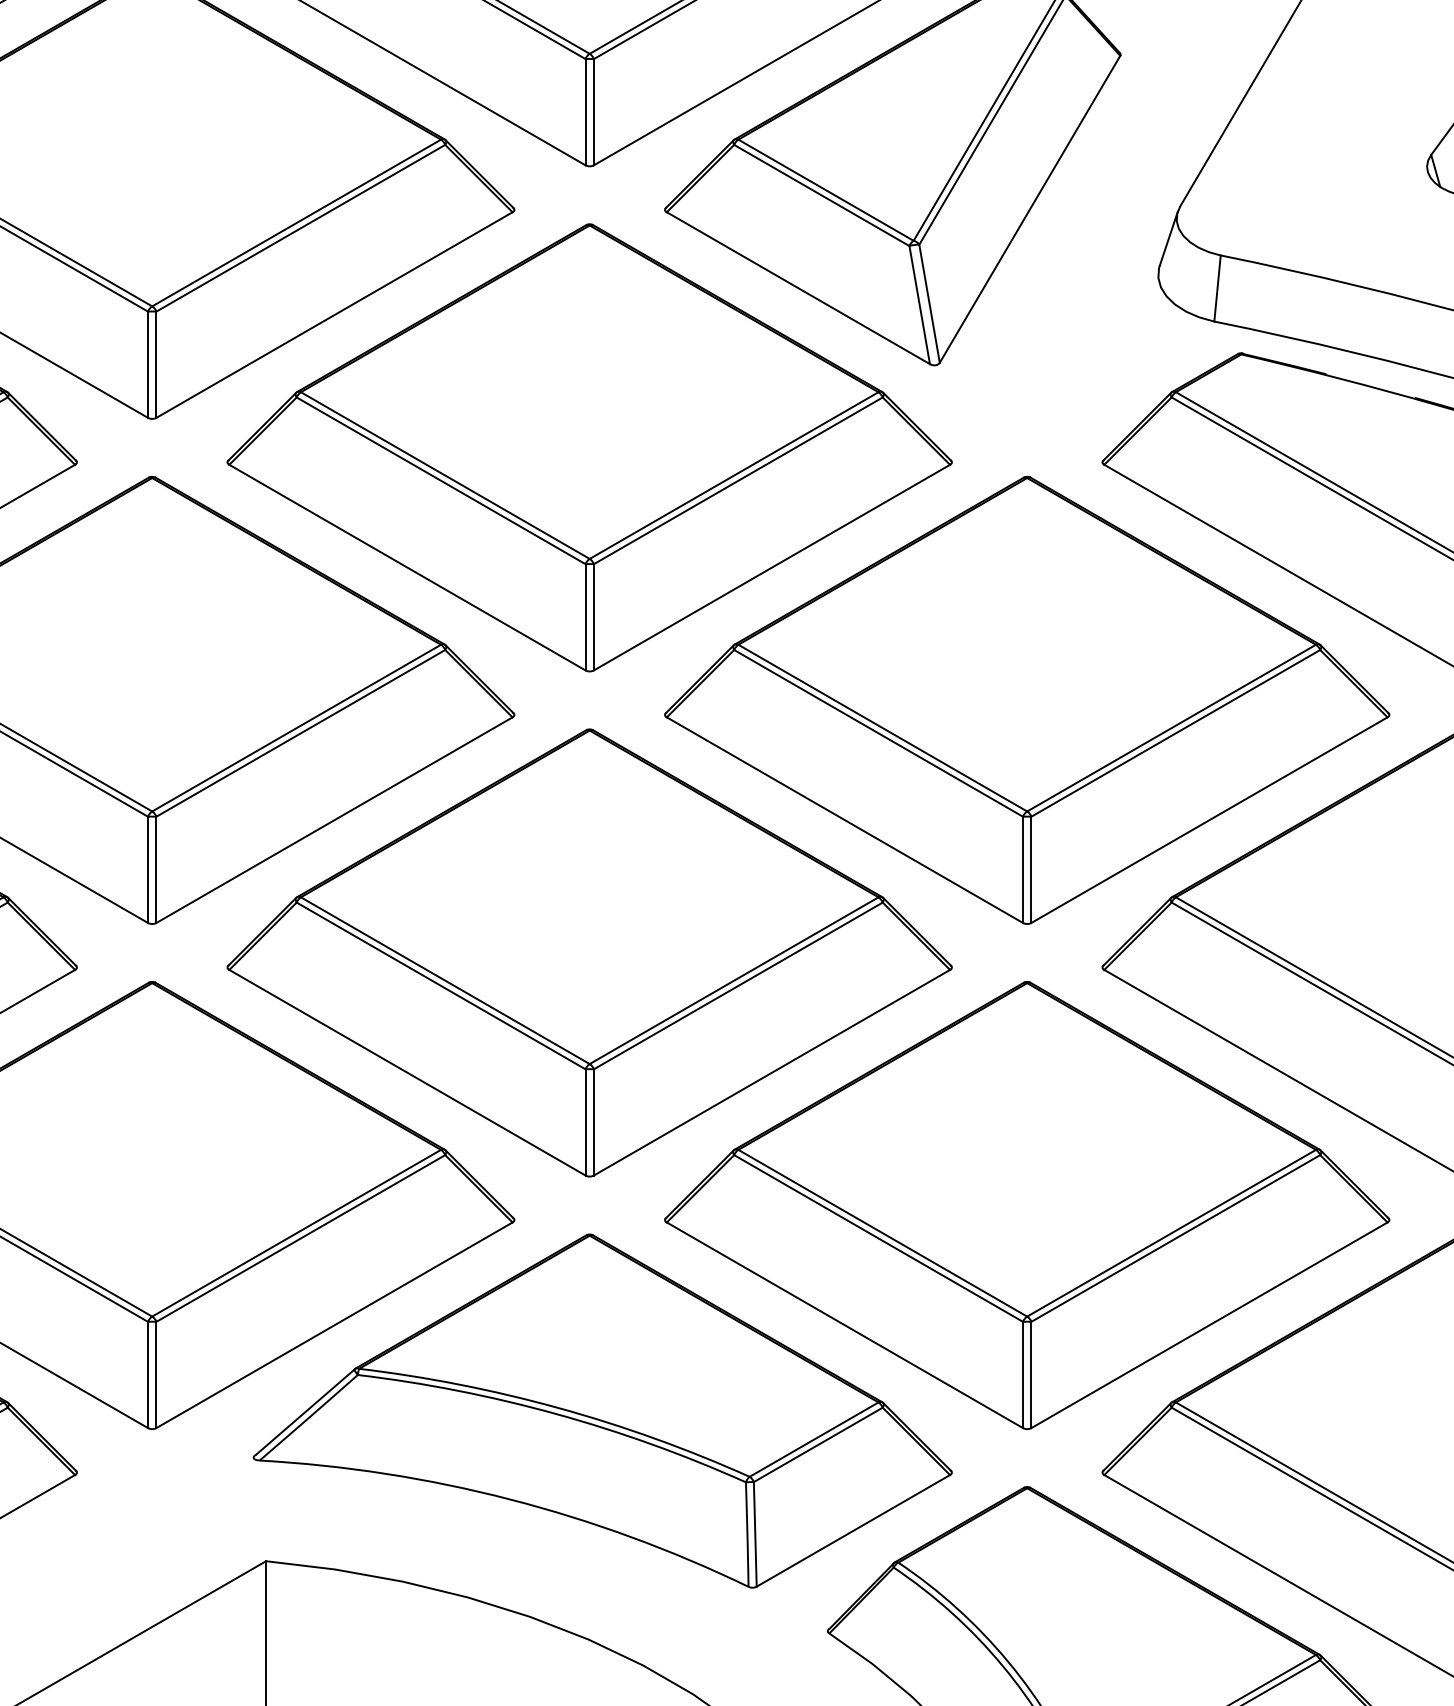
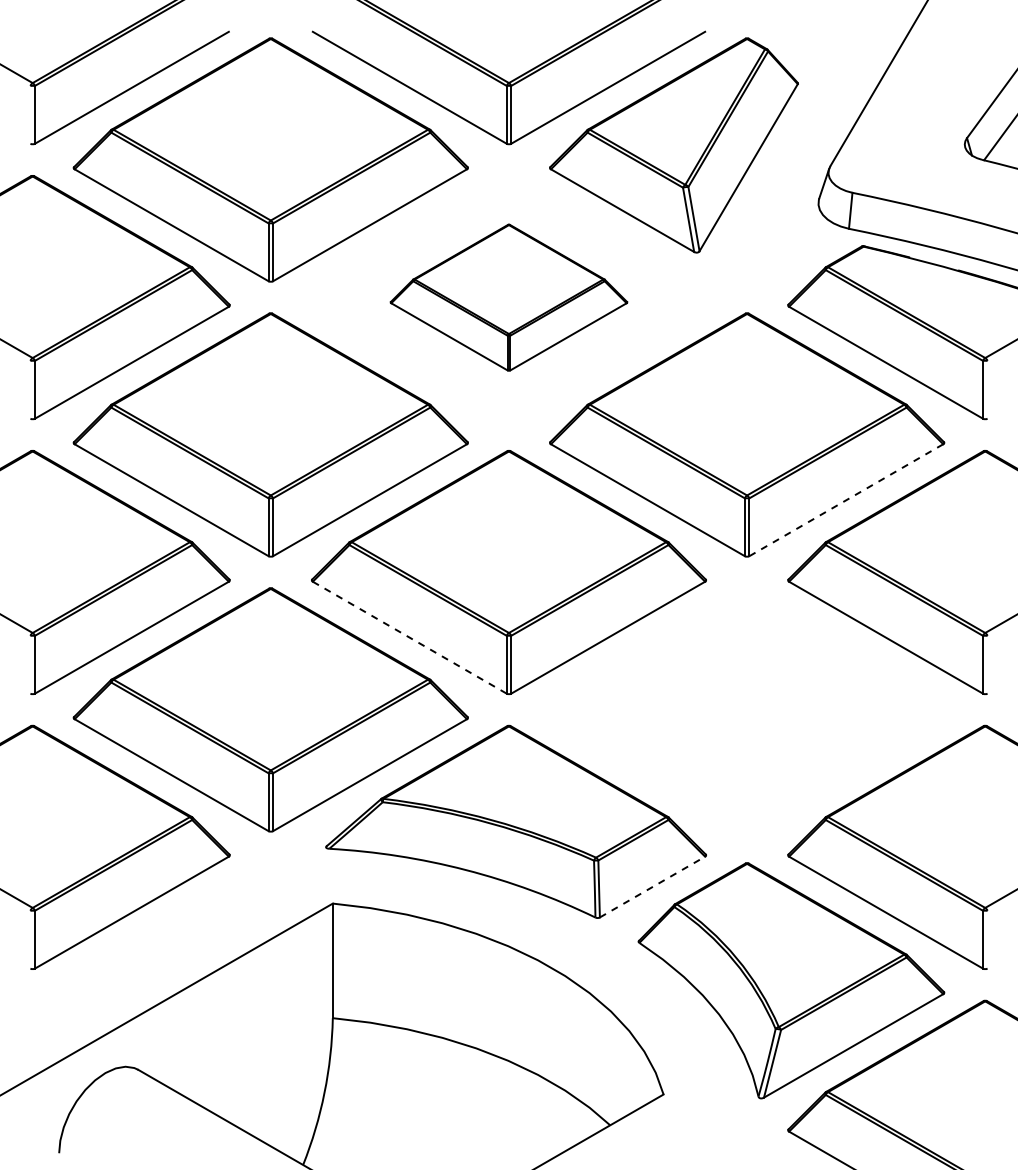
part: (588, 447) -> (508, 297), size x0.6
line: (1209, 820) -> (846, 500), solid -> dashed
line: (406, 1072) -> (409, 637), solid -> dashed
part: (1027, 1204) -> (747, 709), removed
line: (853, 1531) -> (652, 887), solid -> dashed

